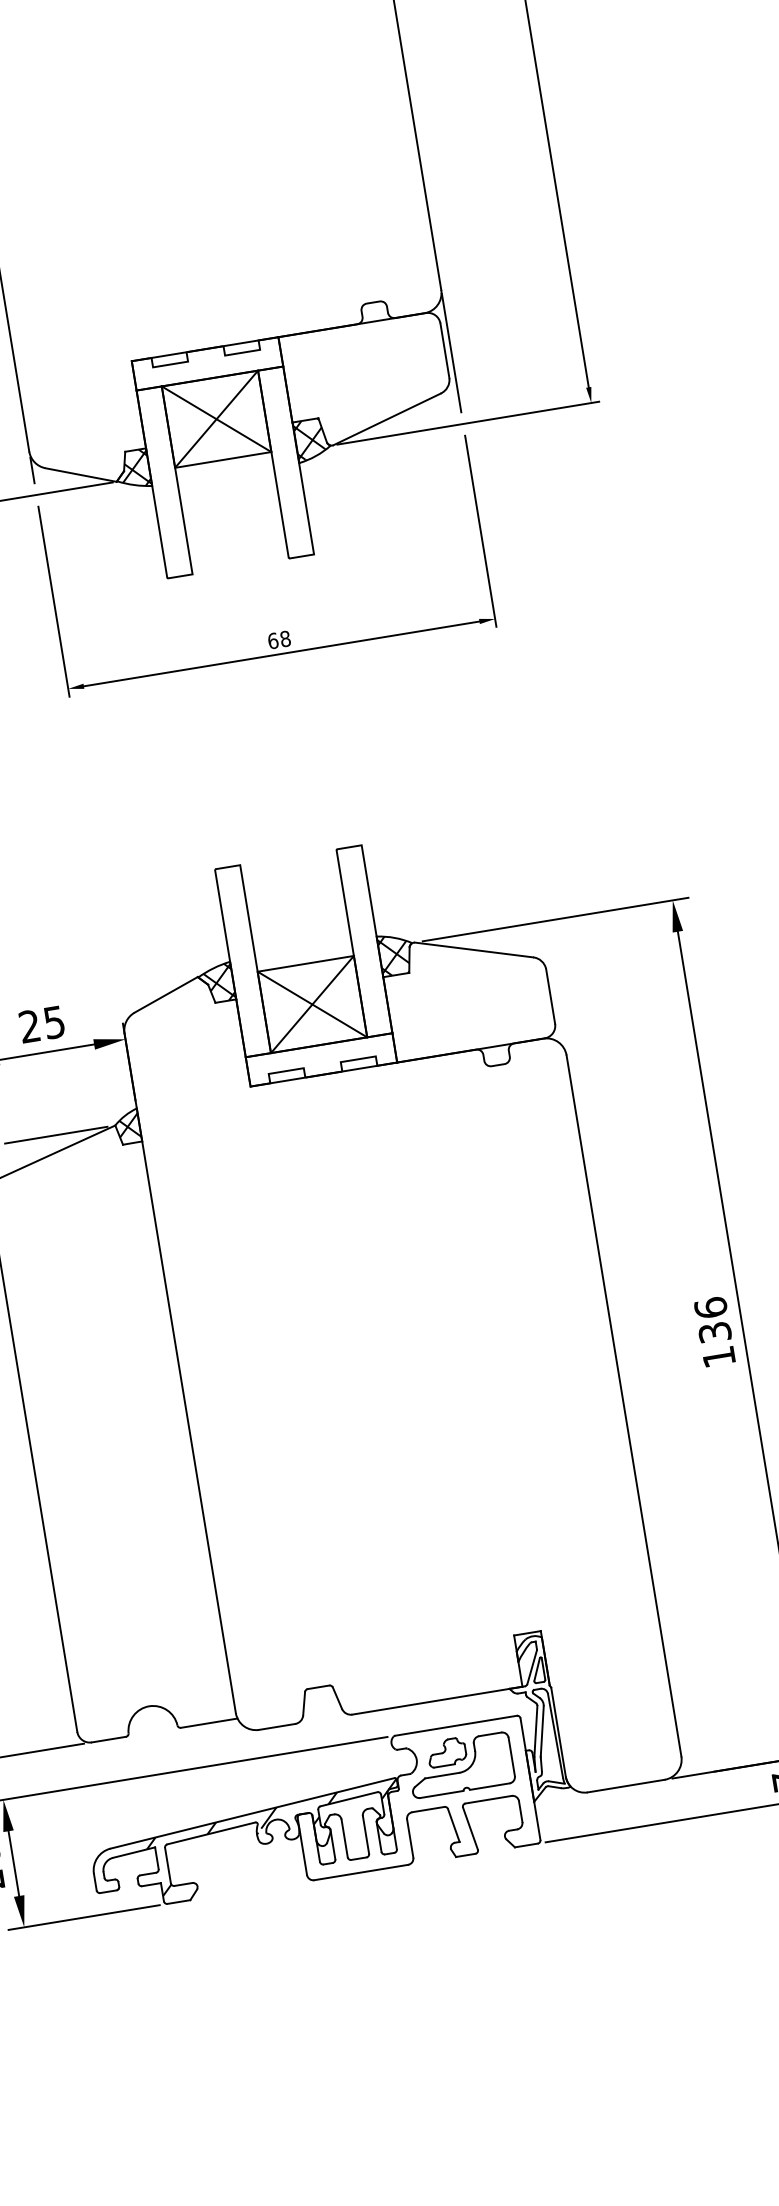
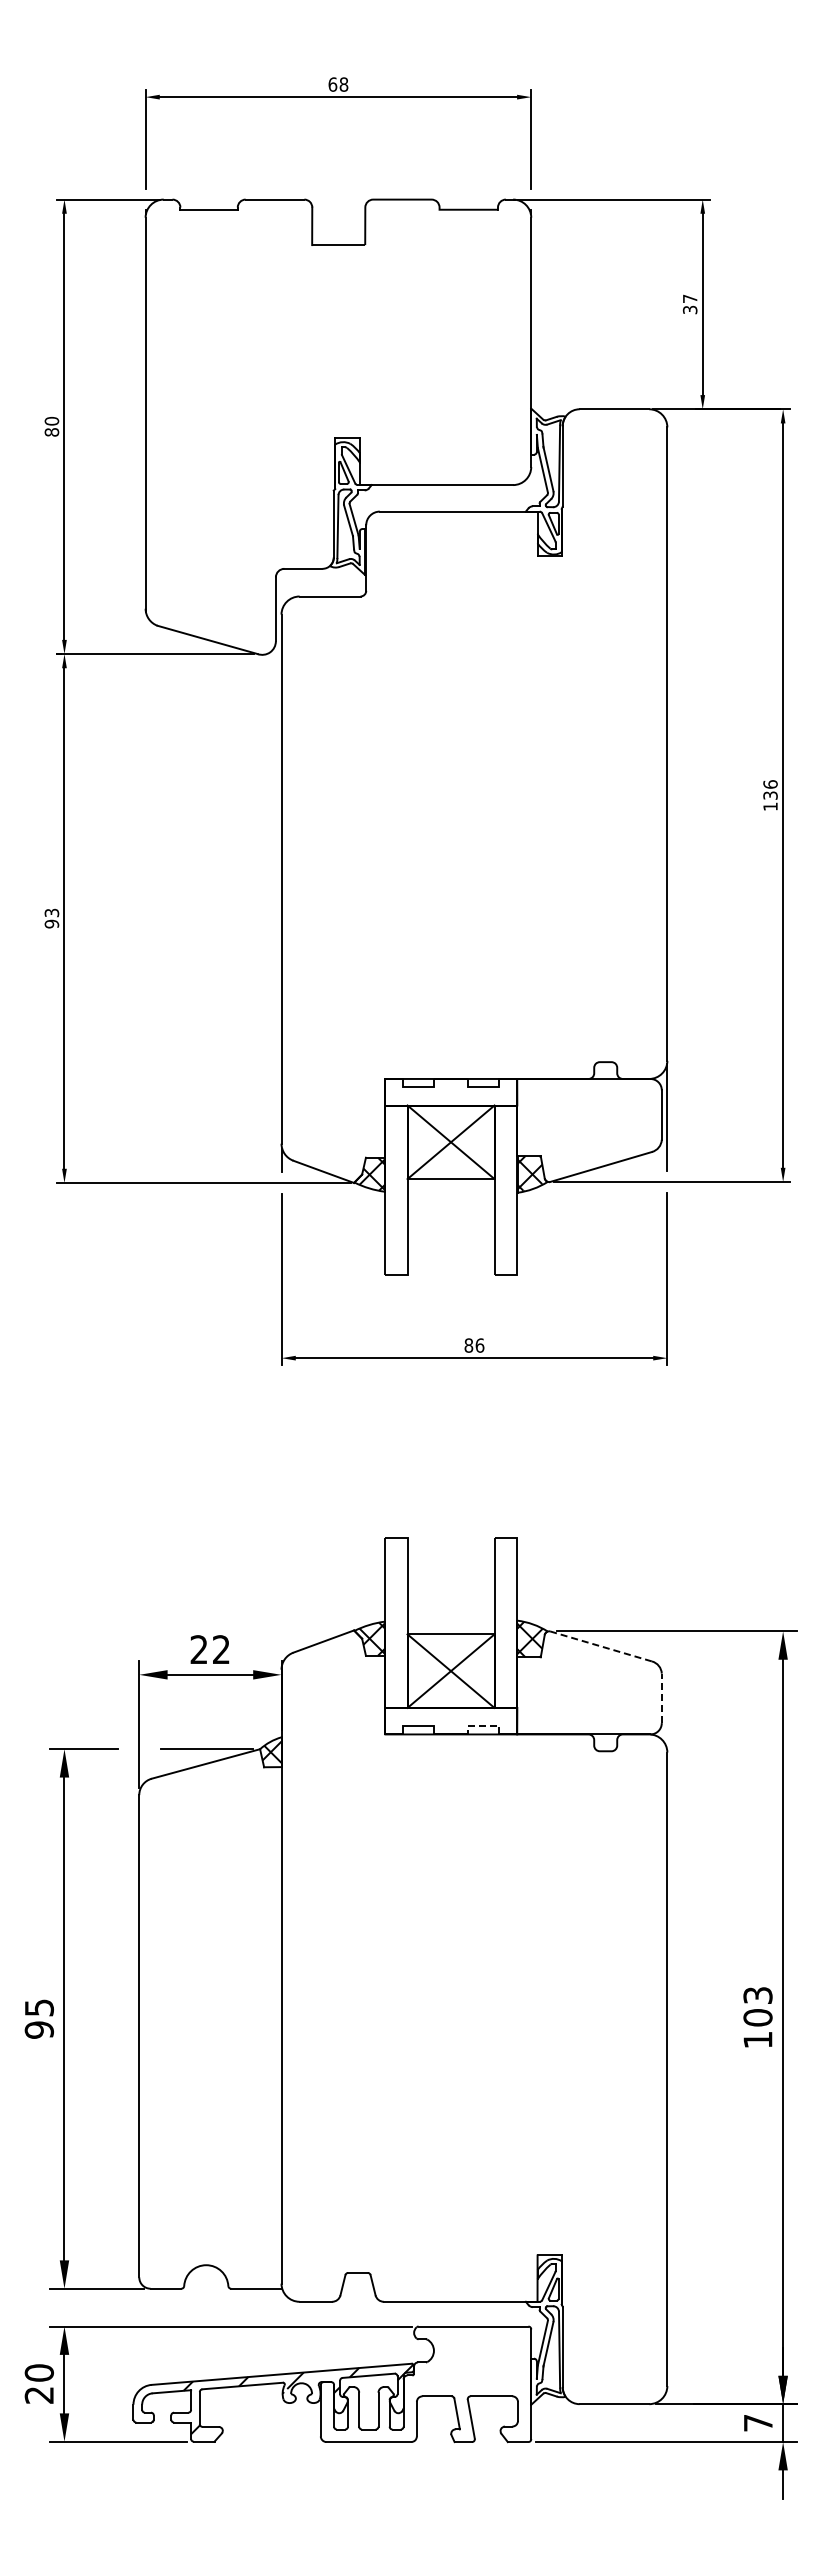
text: (279, 639) -> (474, 1345), 68 -> 86
line: (474, 949) -> (601, 1646), solid -> dashed
line: (550, 996) -> (661, 1698), solid -> dashed
text: (54, 1022) -> (221, 1649), 25 -> 22
line: (358, 1058) -> (483, 1725), solid -> dashed
text: (712, 1320) -> (757, 2006), 136 -> 103
part: (460, 1763) -> (471, 2360), removed

